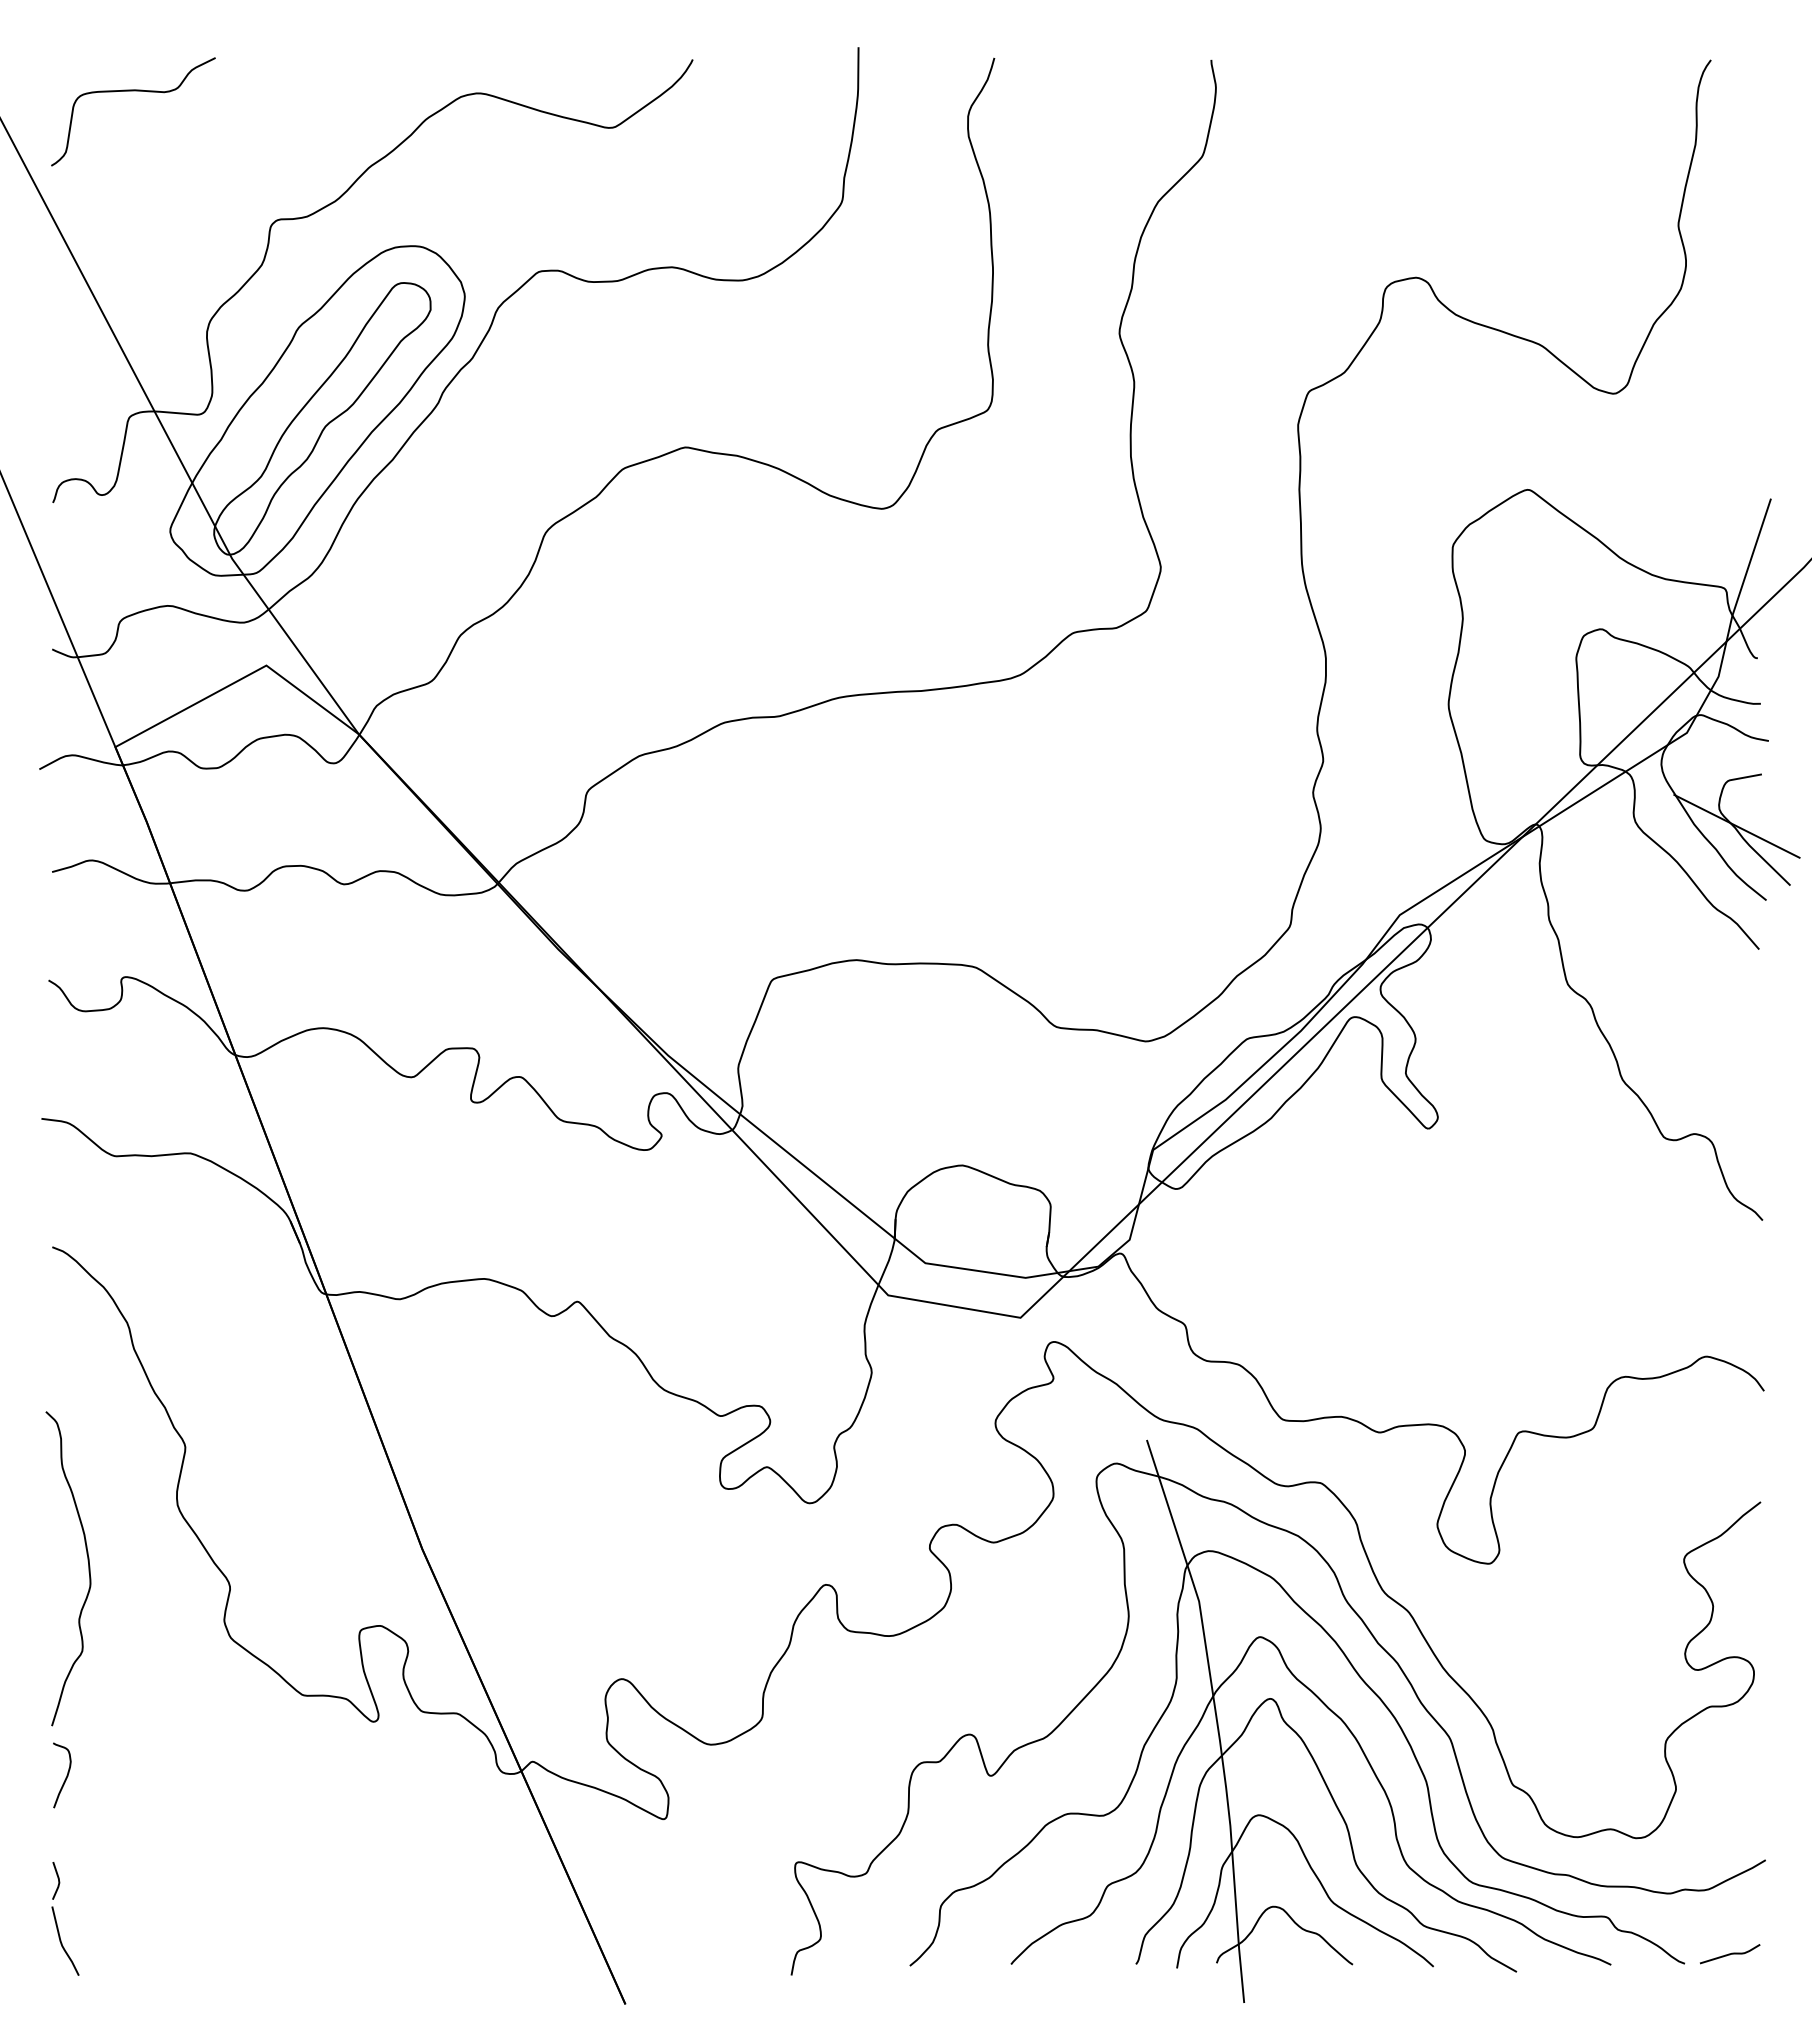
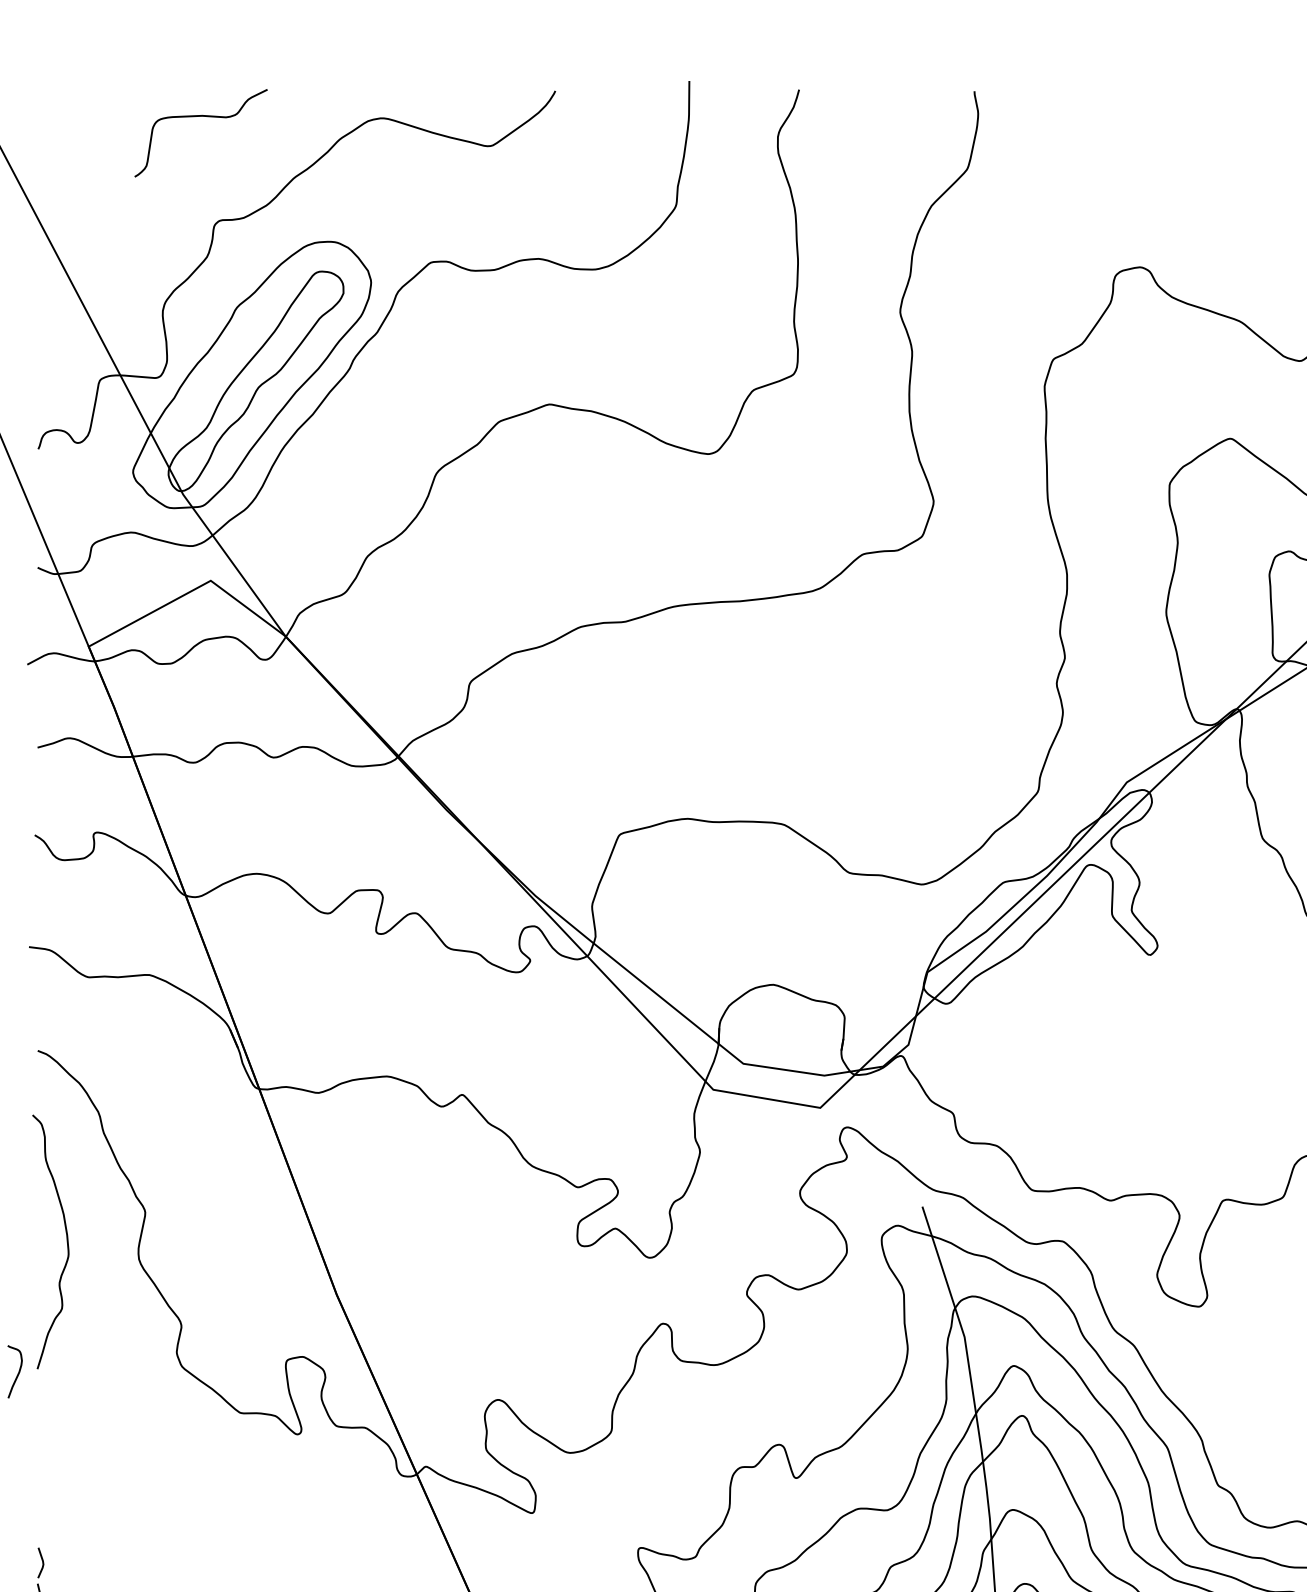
curve: (133, 91) -> (201, 116), moved
curve: (88, 1568) -> (67, 1241), moved
curve: (65, 1777) -> (17, 1373), moved

